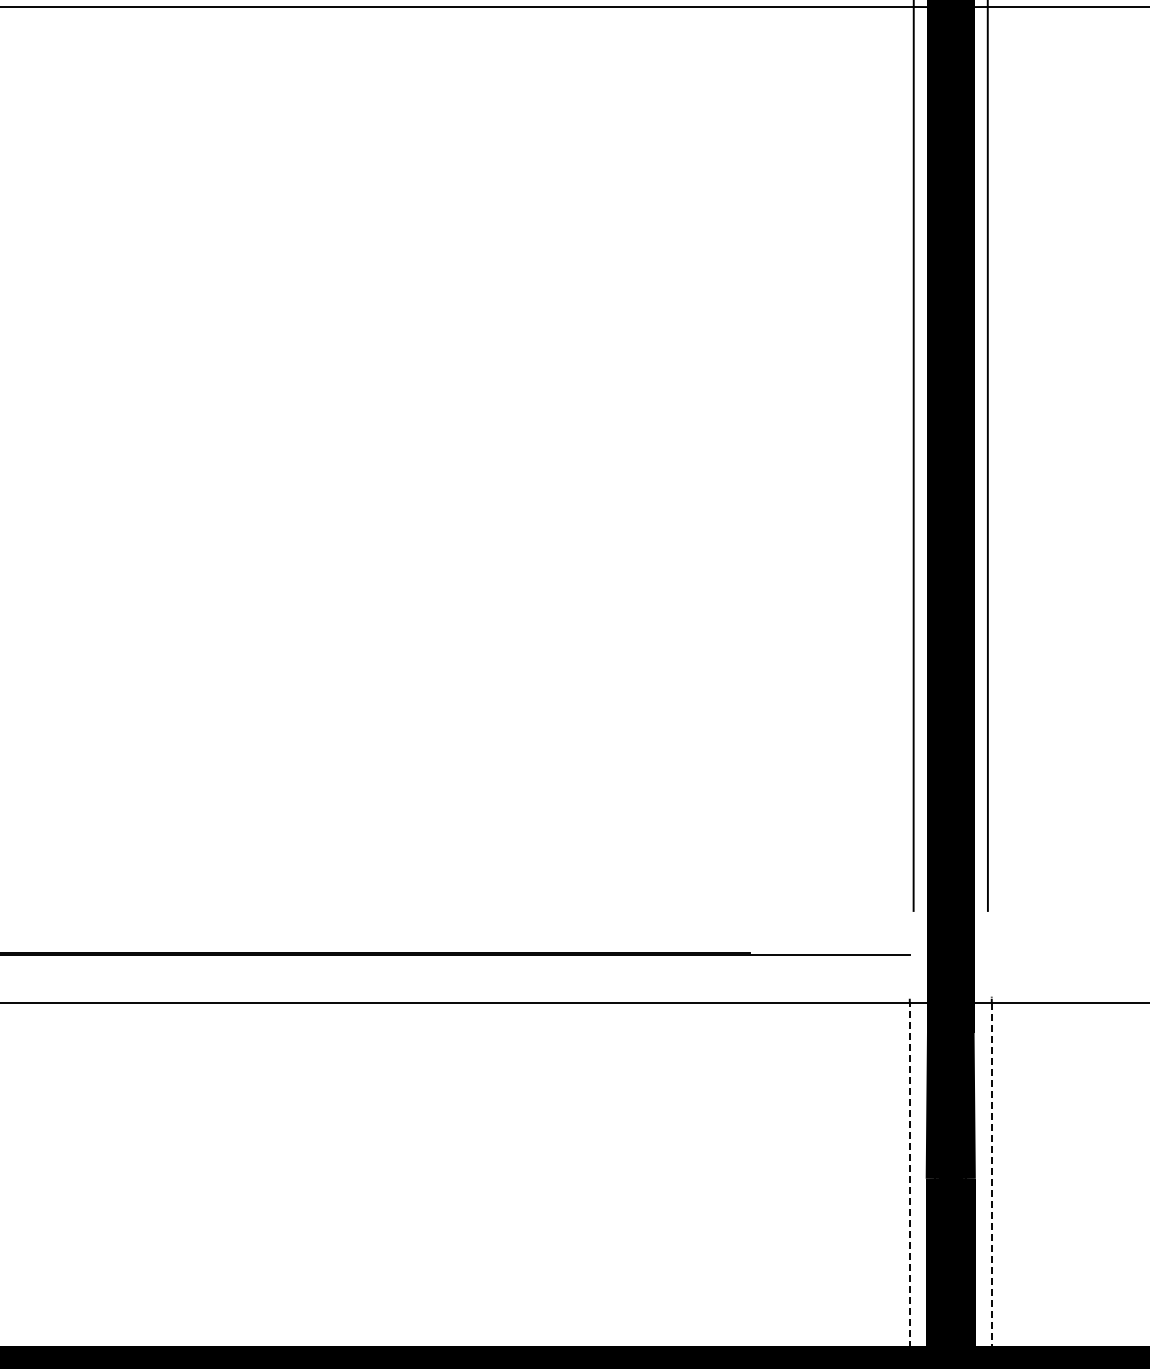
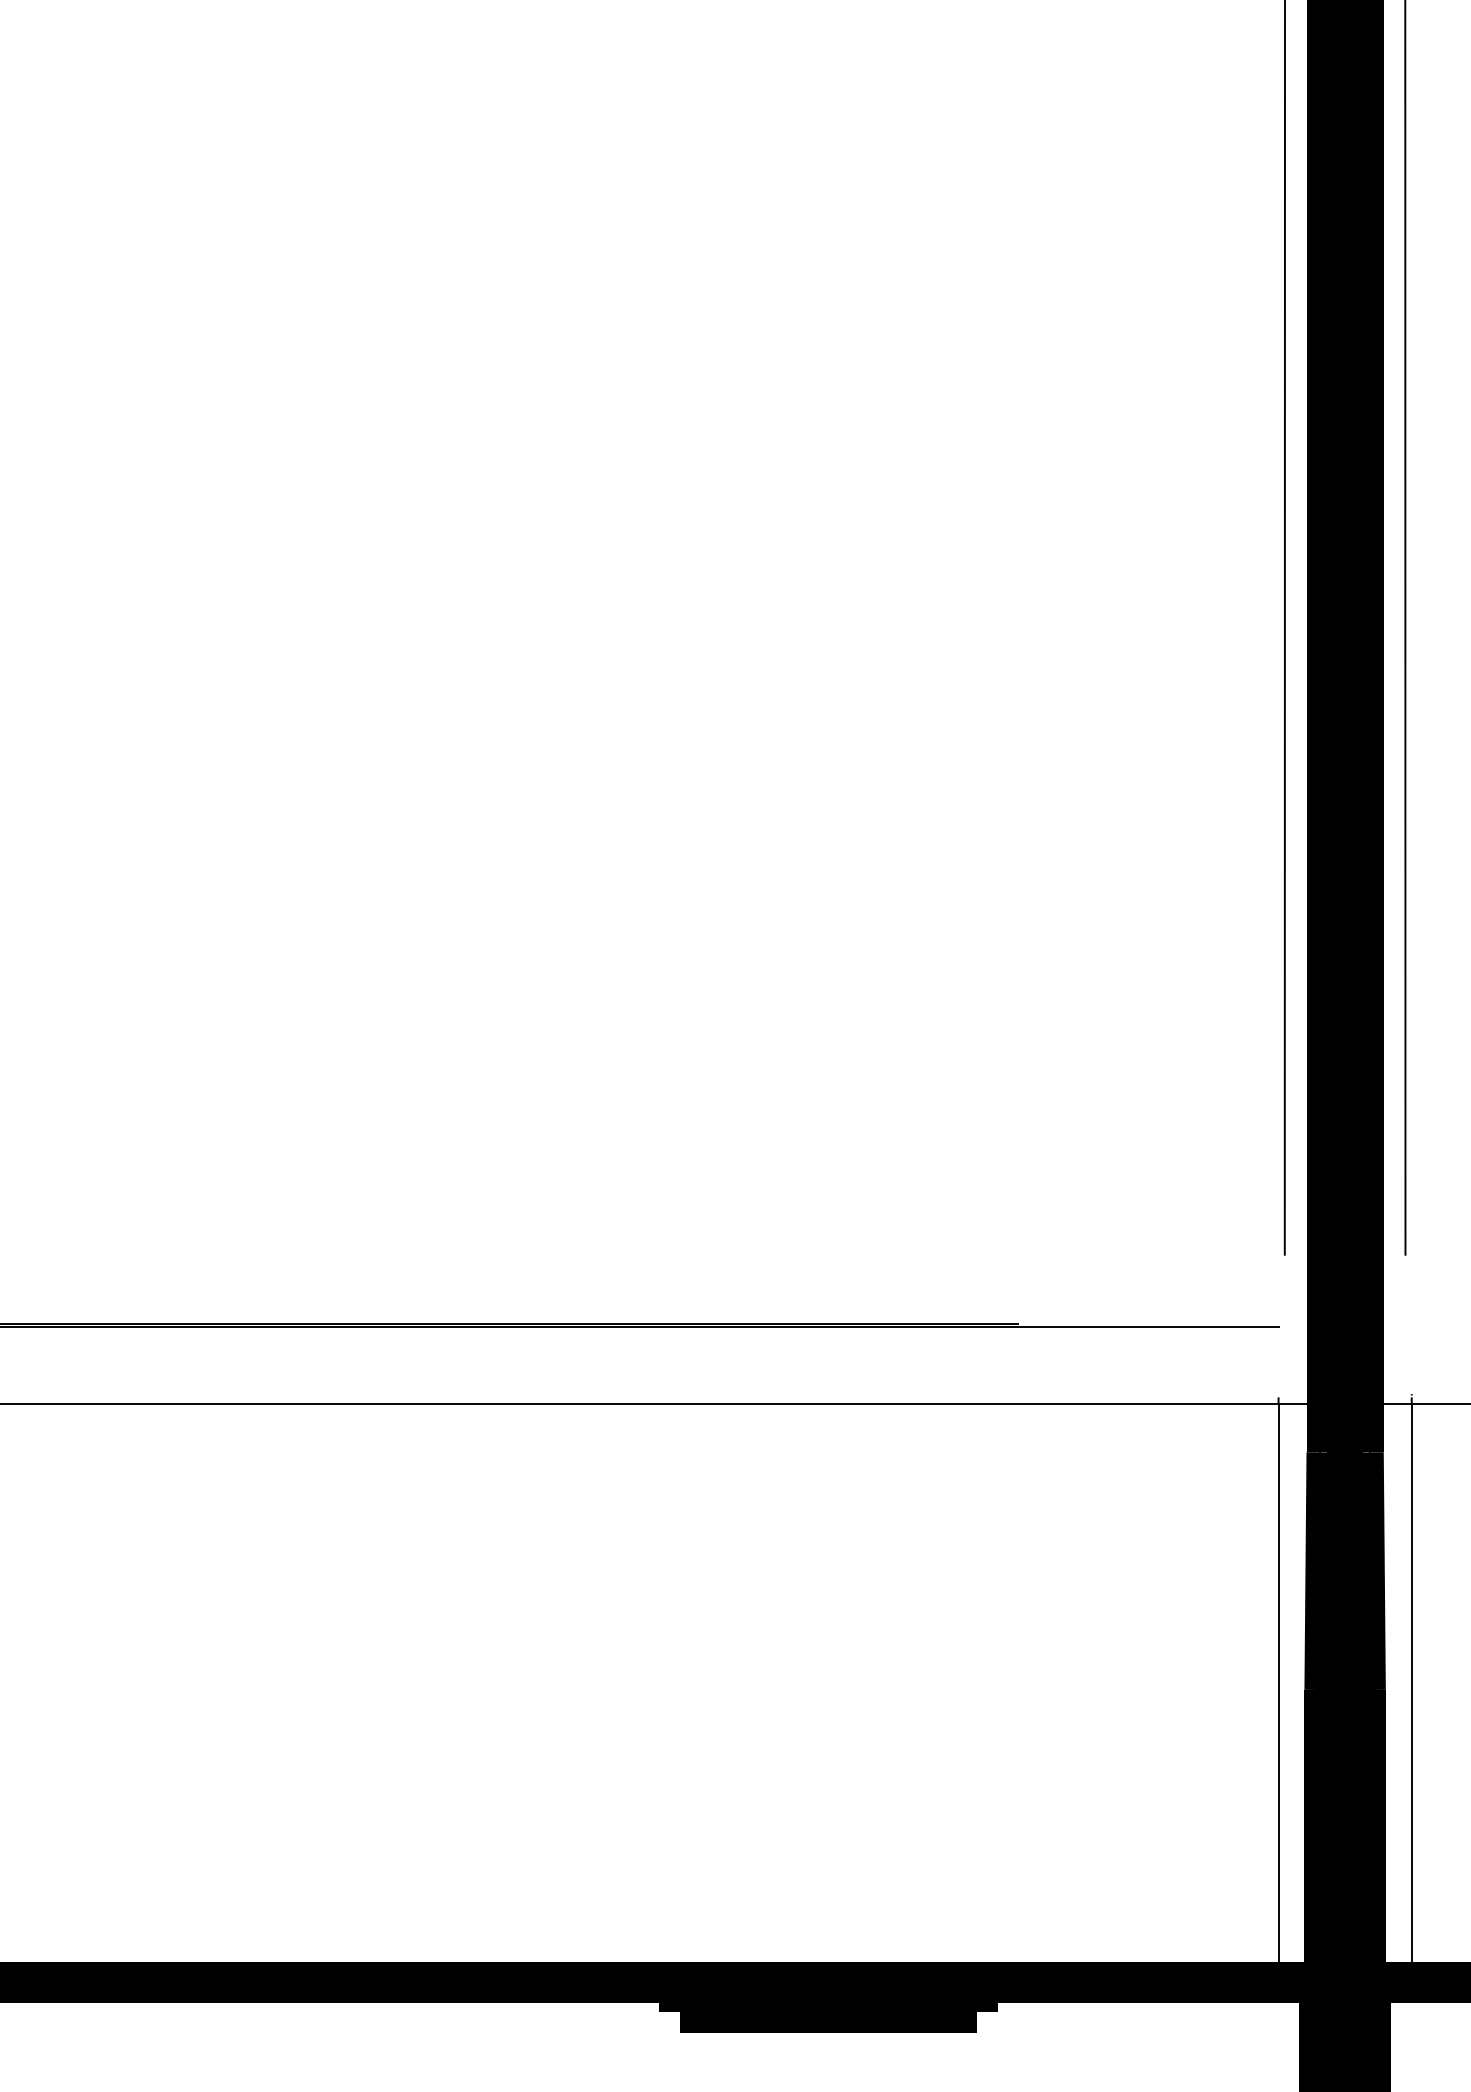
line: (909, 1180) -> (1278, 1692), dashed -> solid
line: (991, 1181) -> (1411, 1694), dashed -> solid

